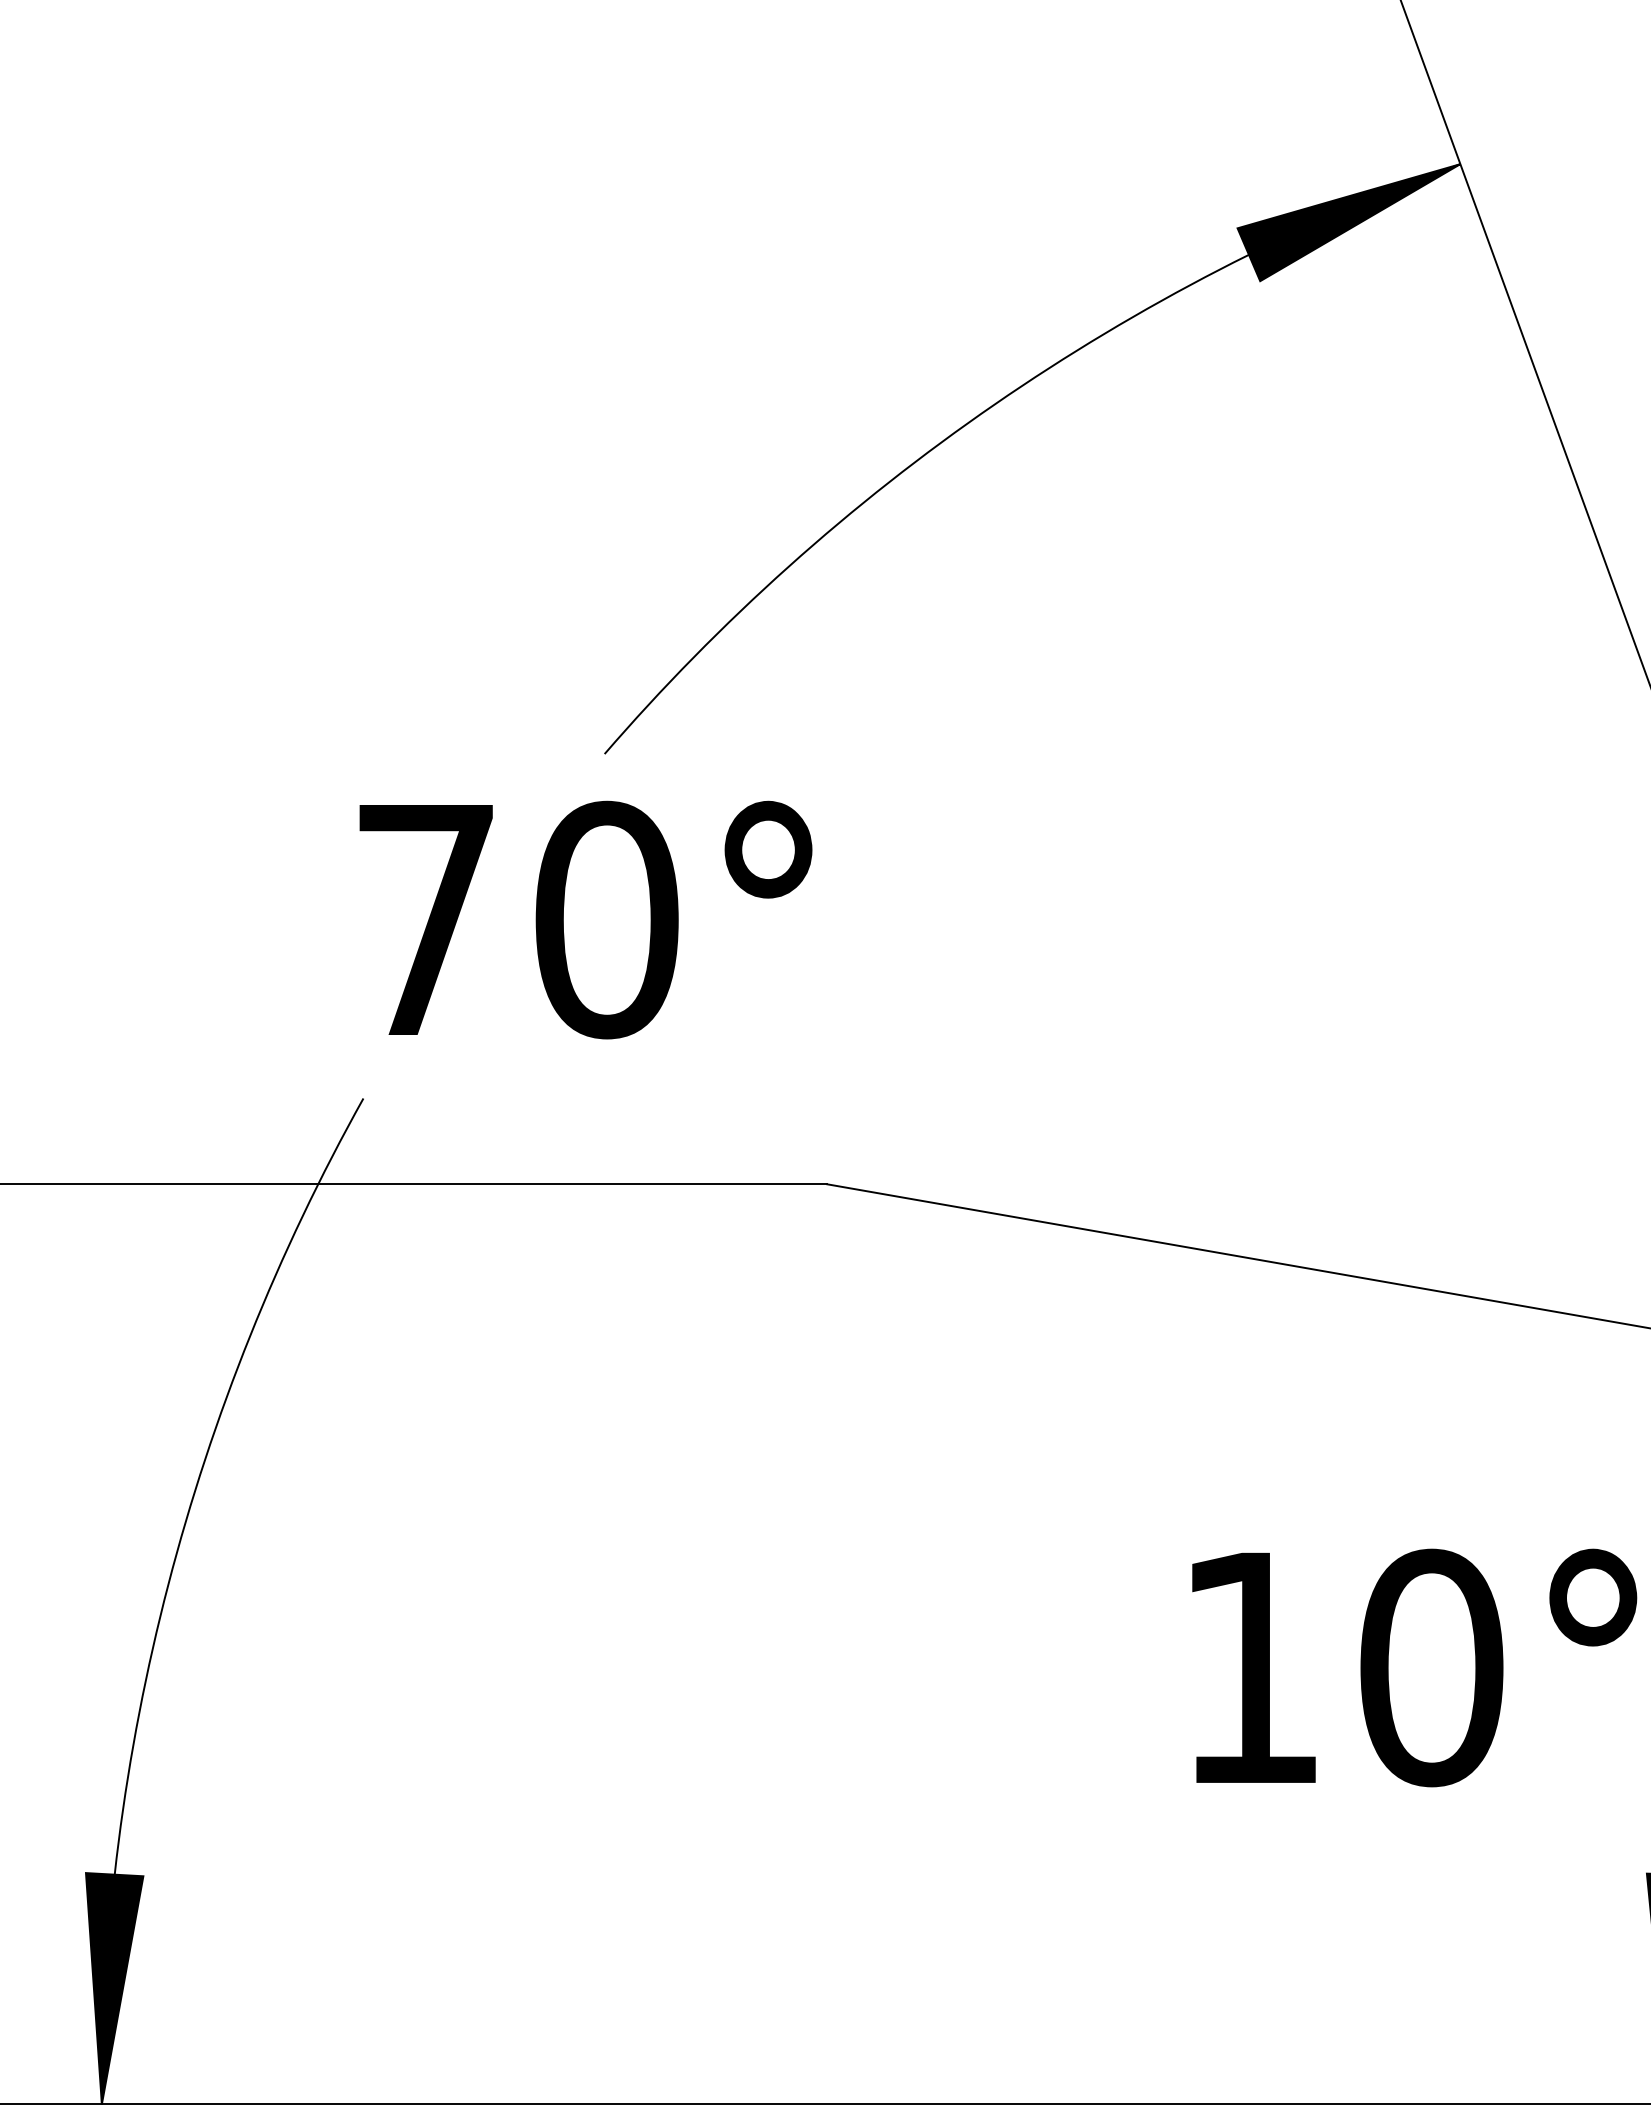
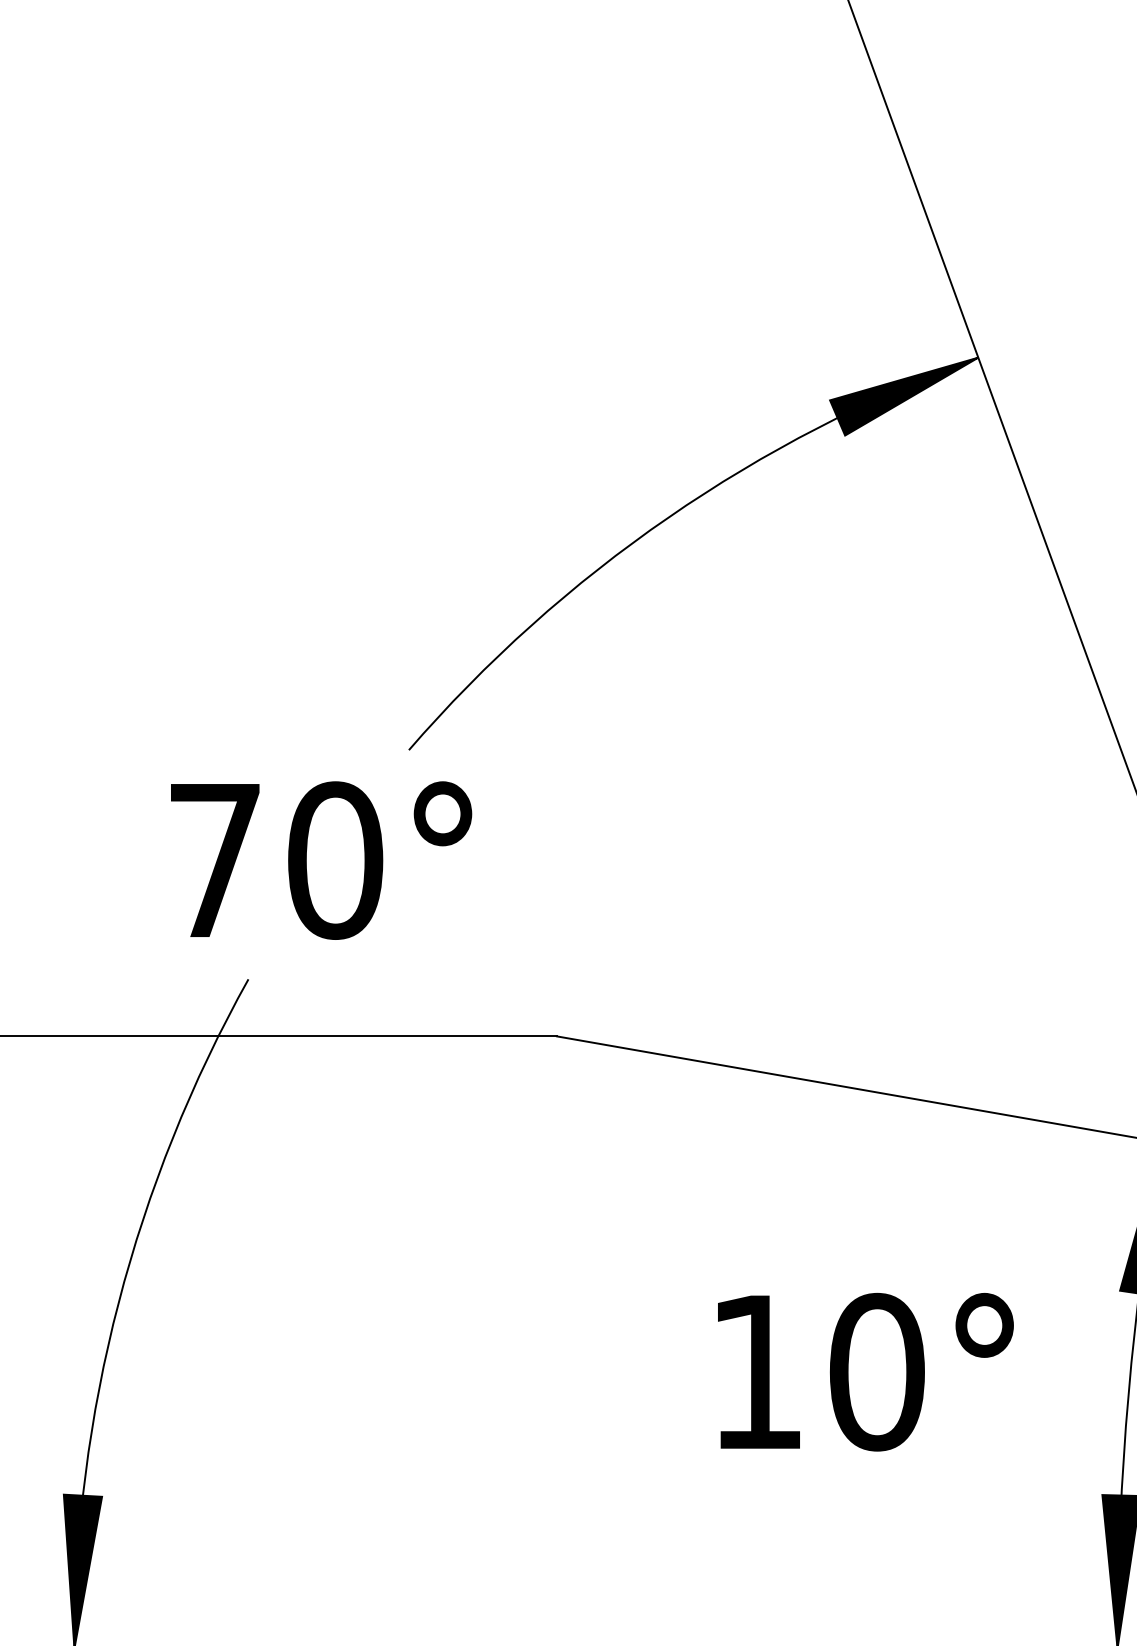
text: (585, 919) -> (321, 860), moved
text: (1414, 1668) -> (865, 1372), moved

